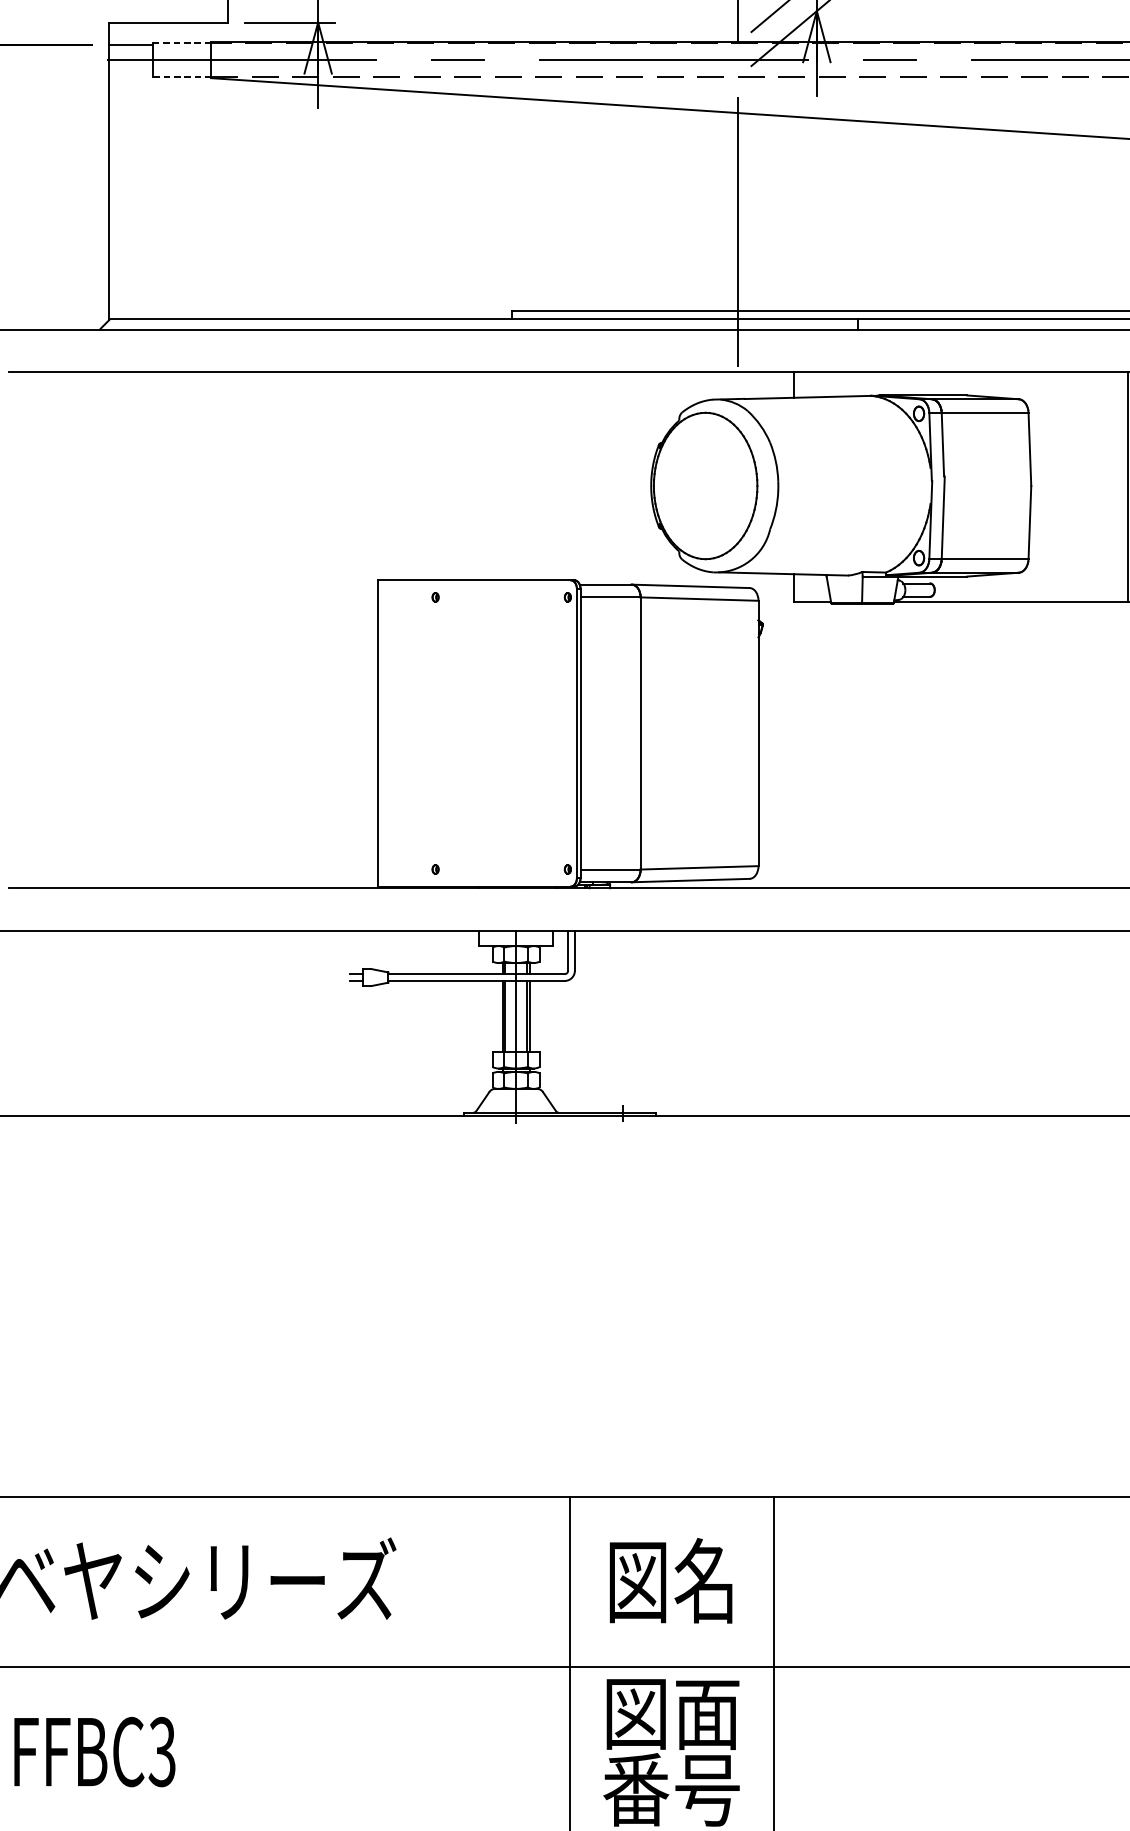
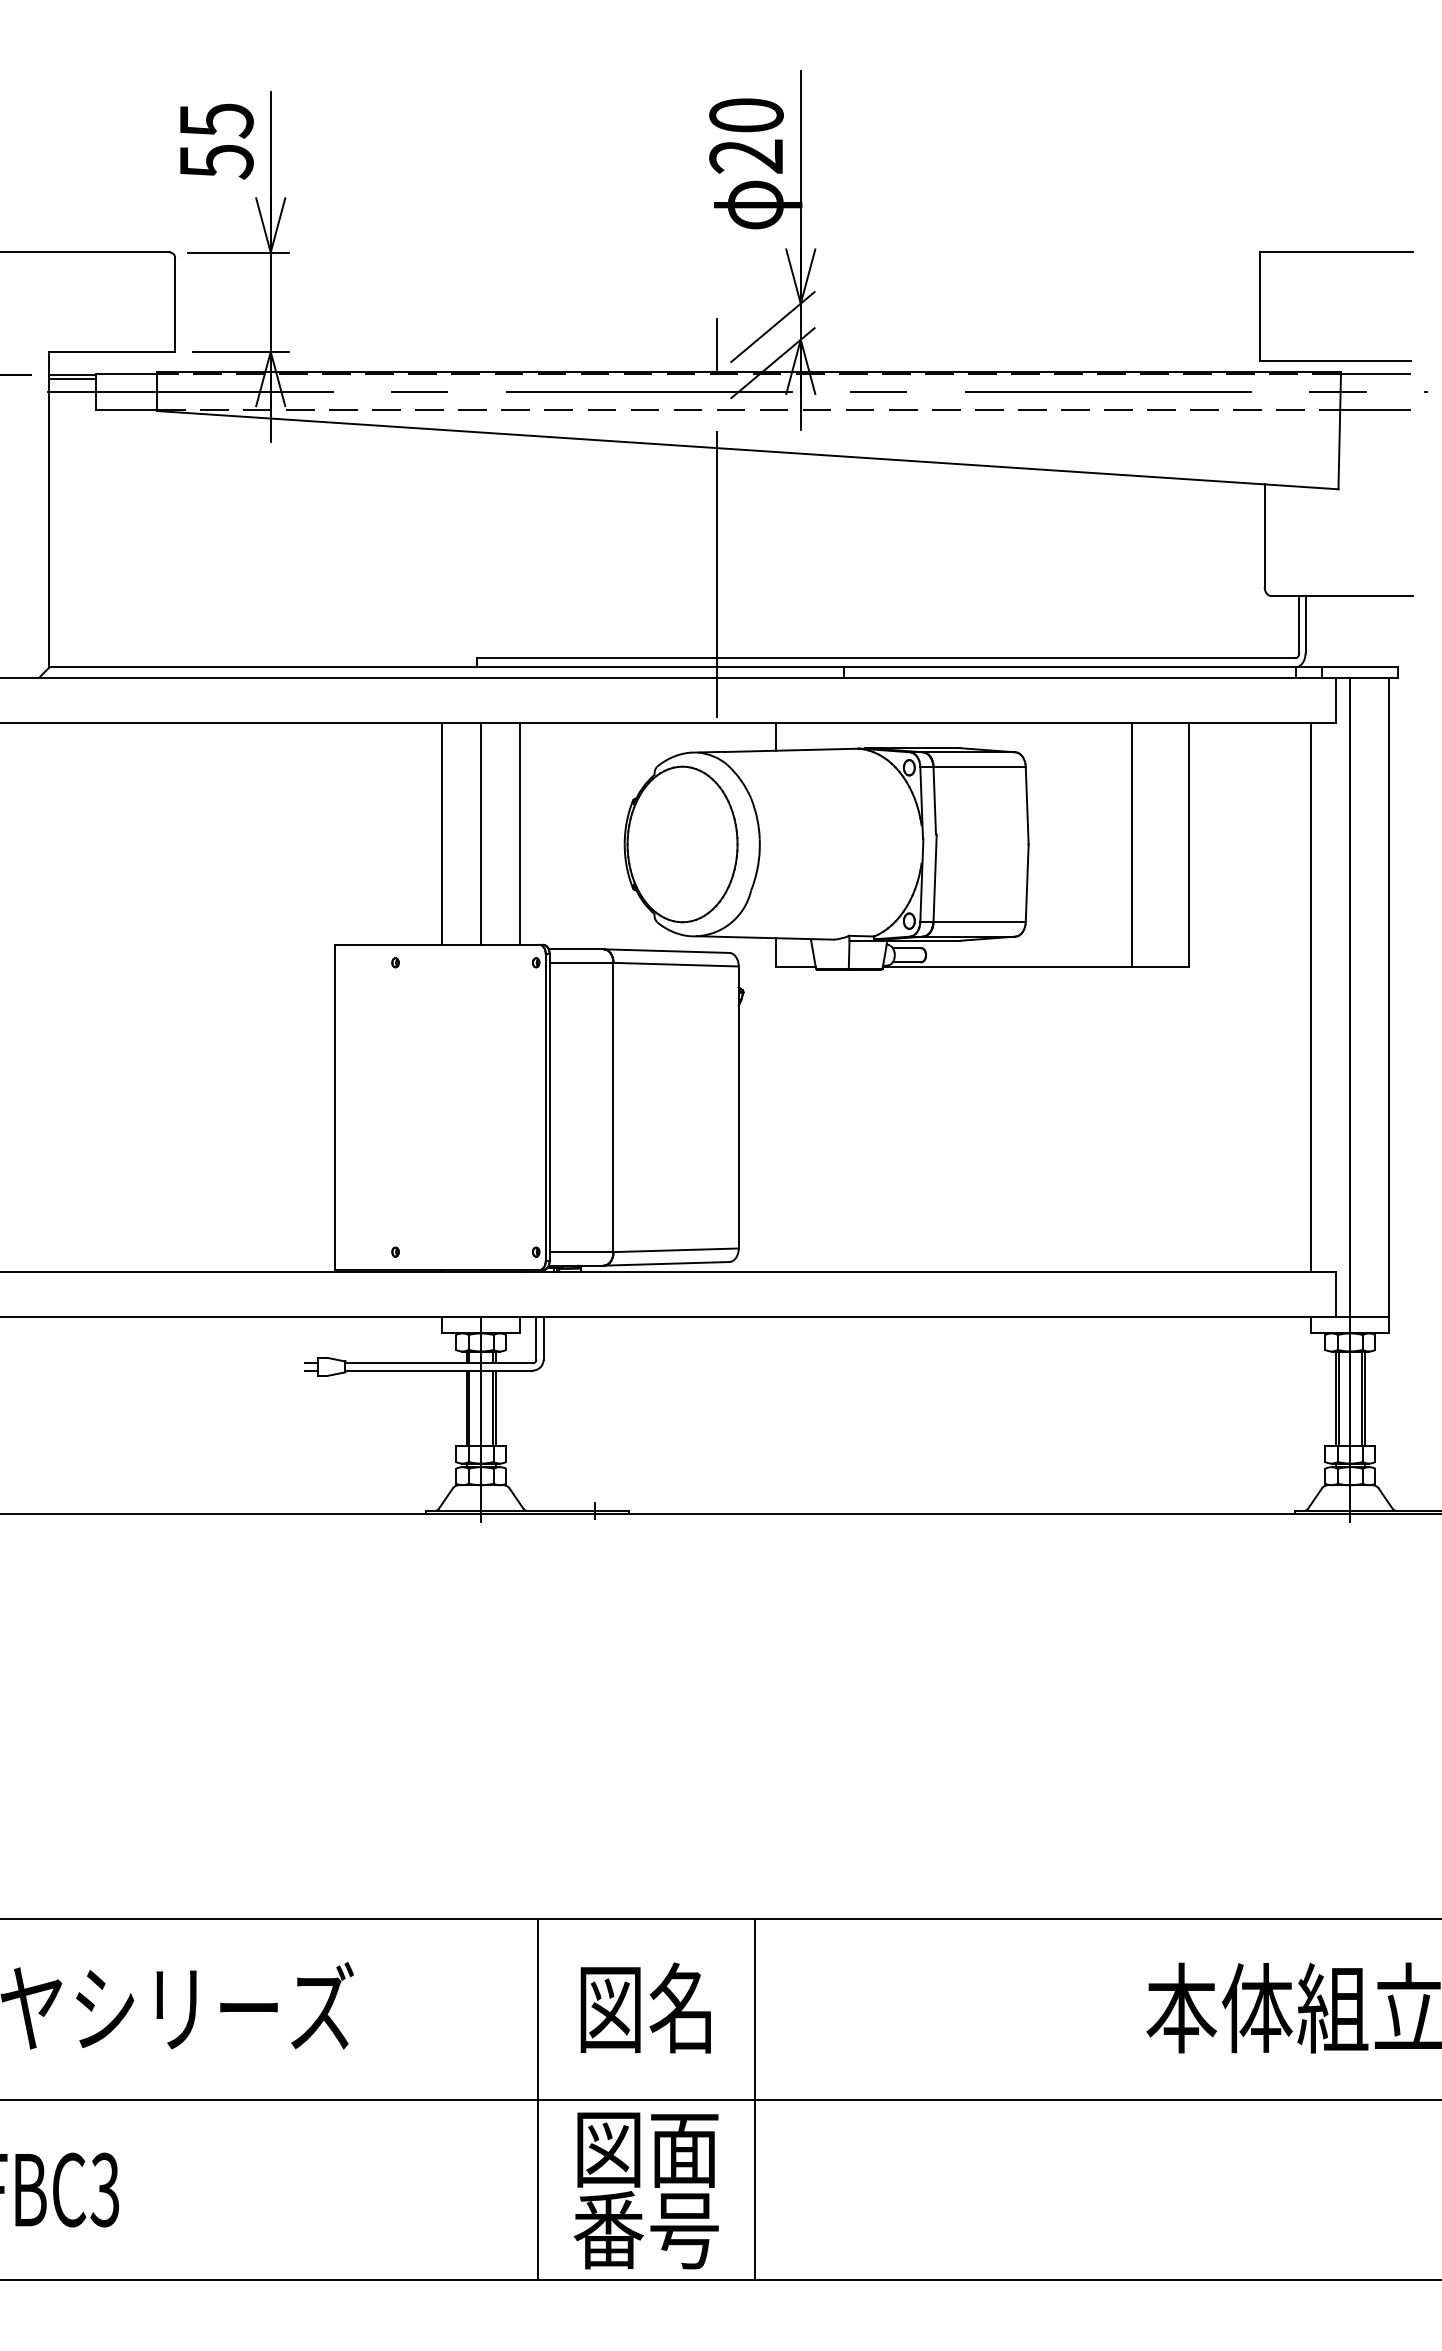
line: (182, 42) -> (126, 373), dashed -> solid
line: (130, 48) -> (71, 379), added
line: (182, 76) -> (126, 409), dashed -> solid
line: (479, 475) -> (442, 833), added
line: (516, 475) -> (481, 833), added
line: (553, 475) -> (520, 833), added

